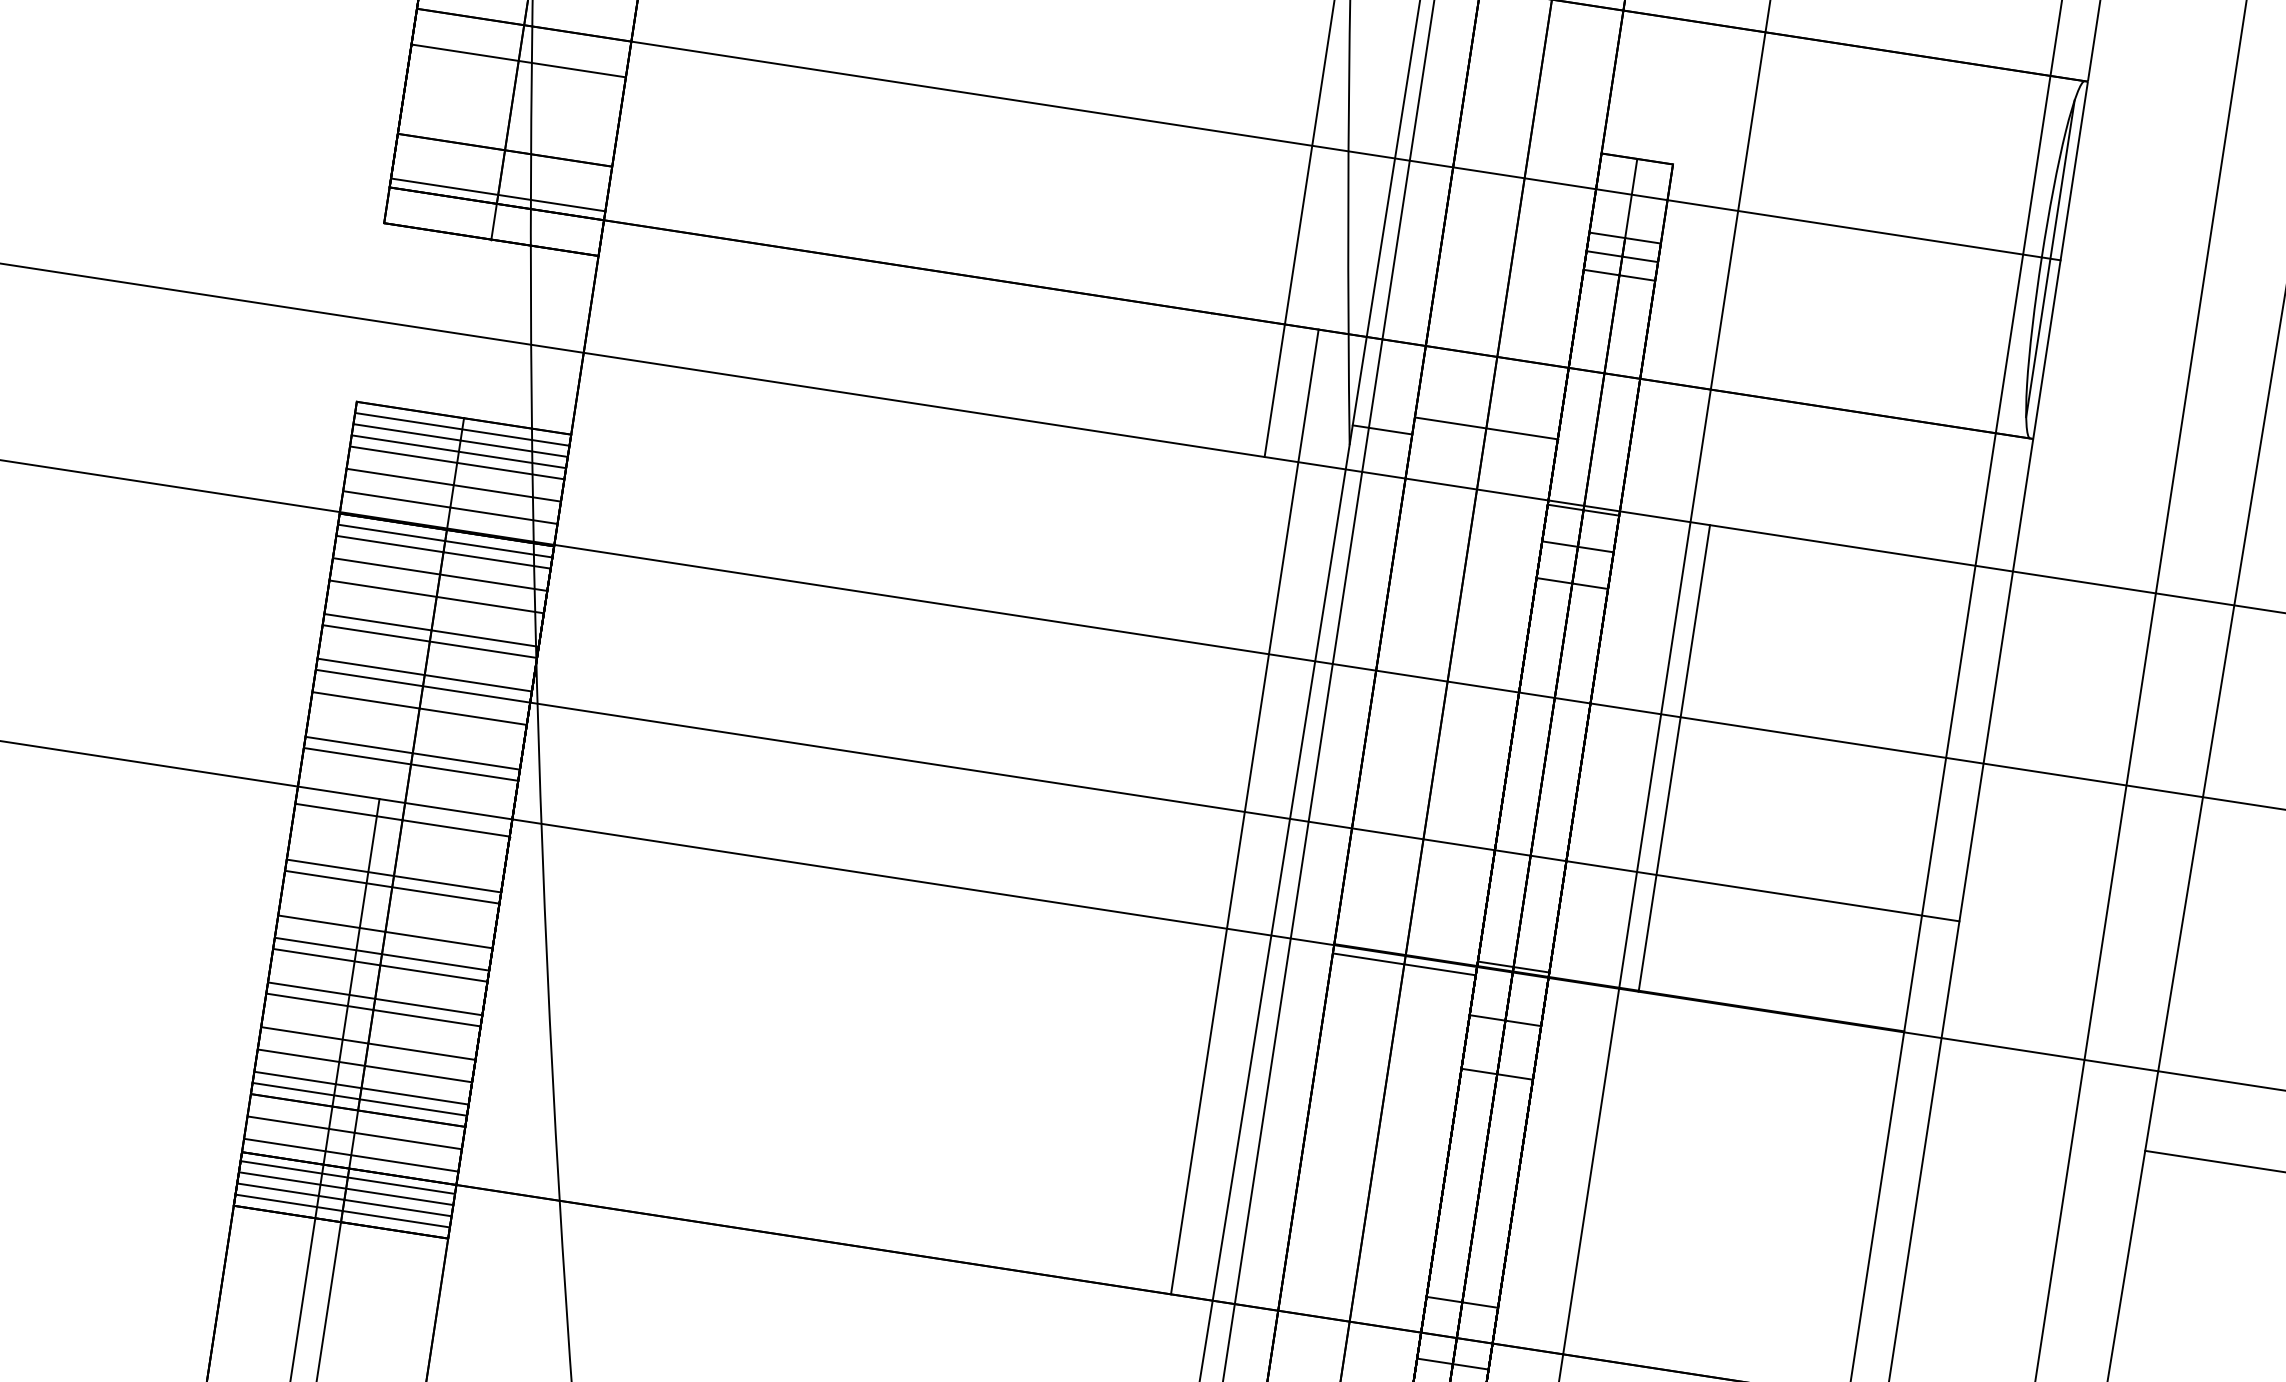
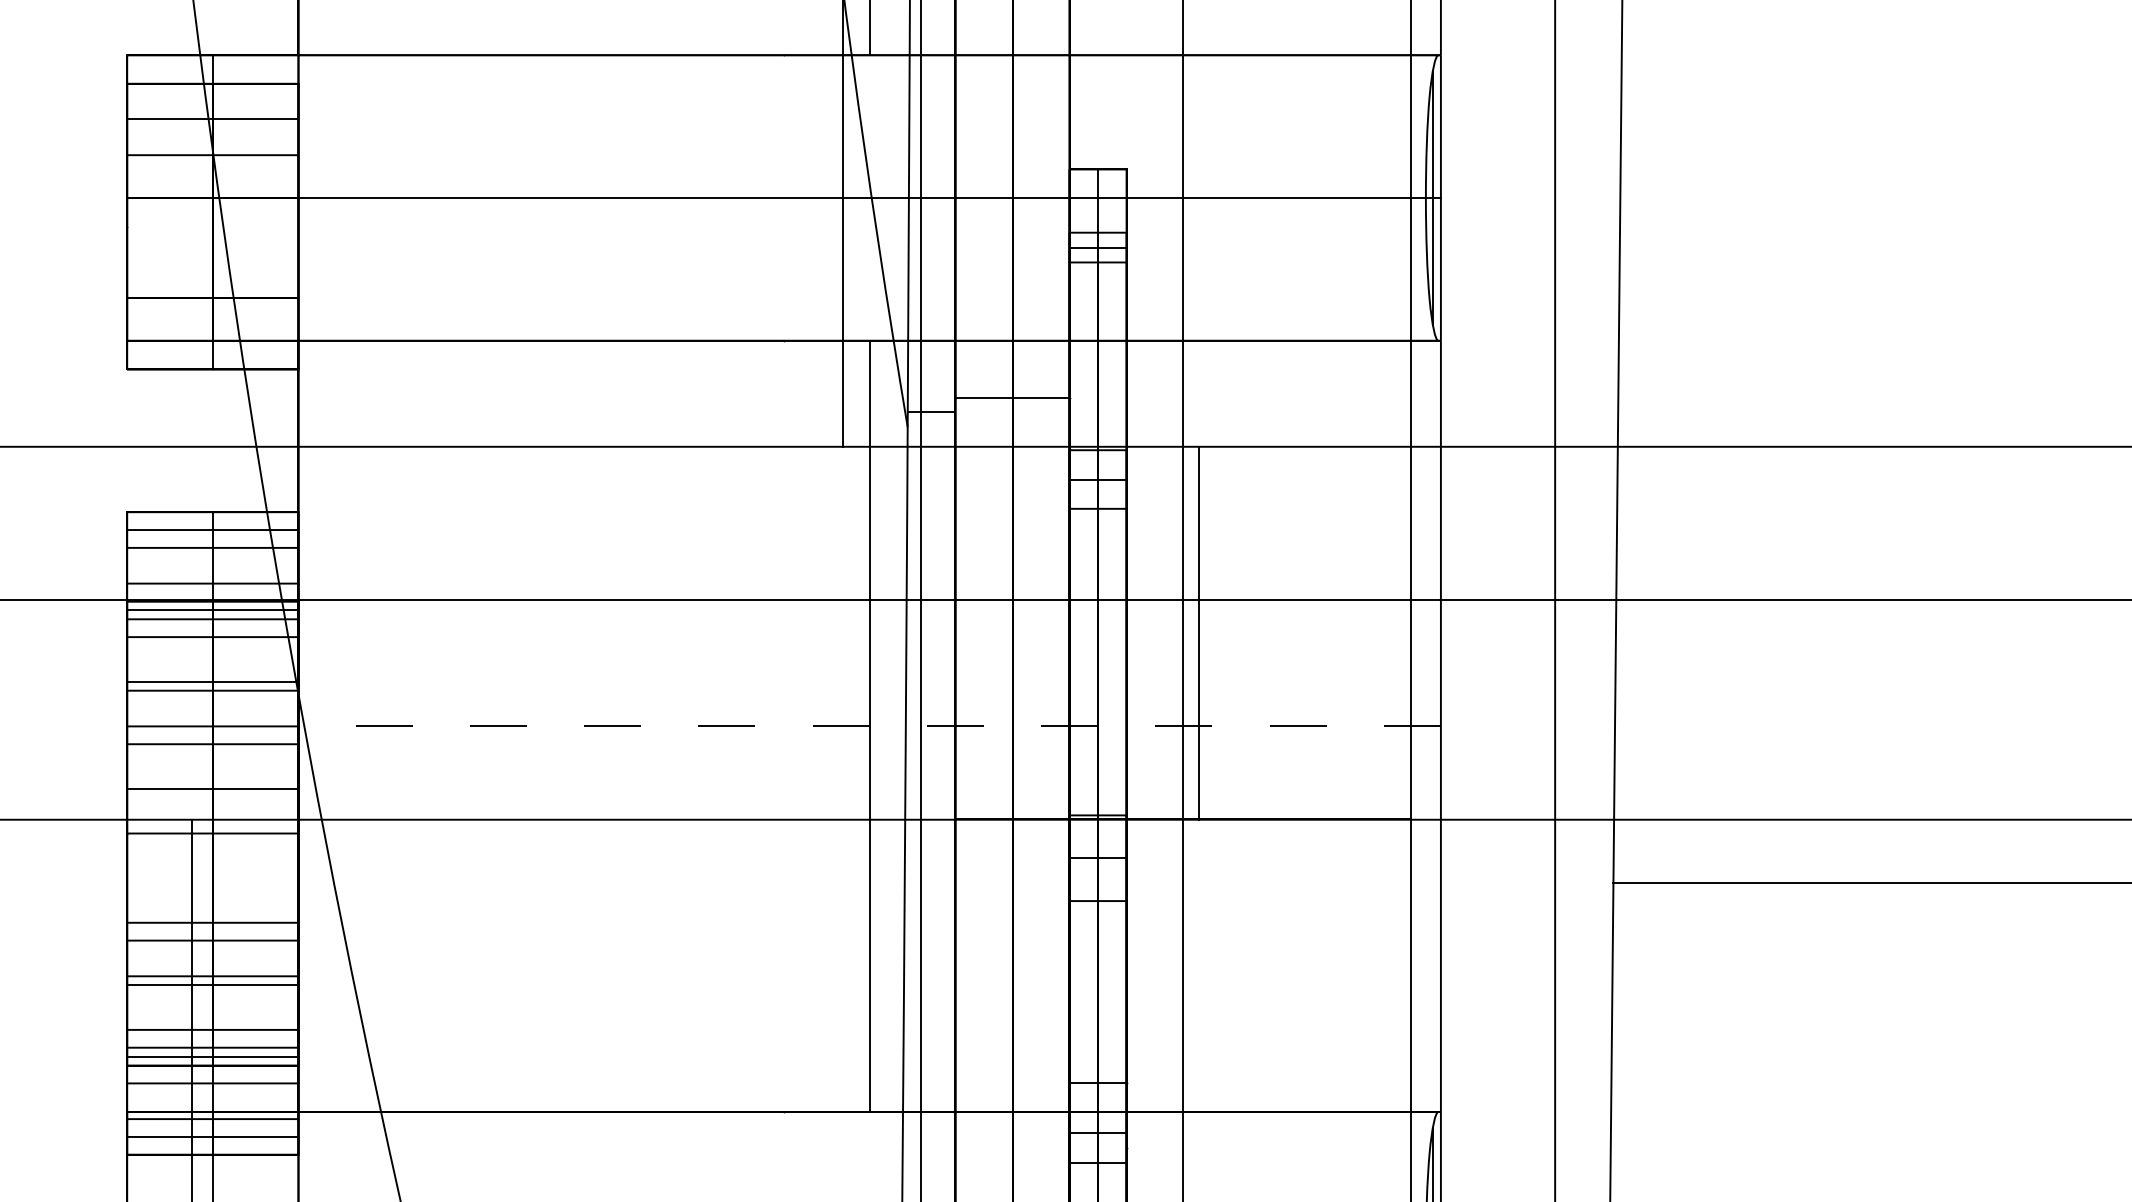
line: (518, 60) -> (212, 226), removed
line: (497, 194) -> (212, 333), removed
line: (461, 429) -> (212, 521), removed
line: (458, 451) -> (212, 538), removed
line: (453, 484) -> (212, 565), removed
line: (436, 597) -> (212, 655), removed
line: (424, 675) -> (212, 717), removed
line: (412, 752) -> (212, 779), removed
line: (1244, 812) -> (869, 726), solid -> dashed
line: (393, 876) -> (212, 878), removed
line: (391, 887) -> (212, 887), removed
line: (1404, 964) -> (1012, 826), removed
line: (379, 965) -> (212, 949), removed
line: (367, 1044) -> (212, 1012), removed
line: (350, 1155) -> (212, 1101), removed
line: (345, 1189) -> (212, 1128), removed
line: (342, 1210) -> (212, 1145), removed

